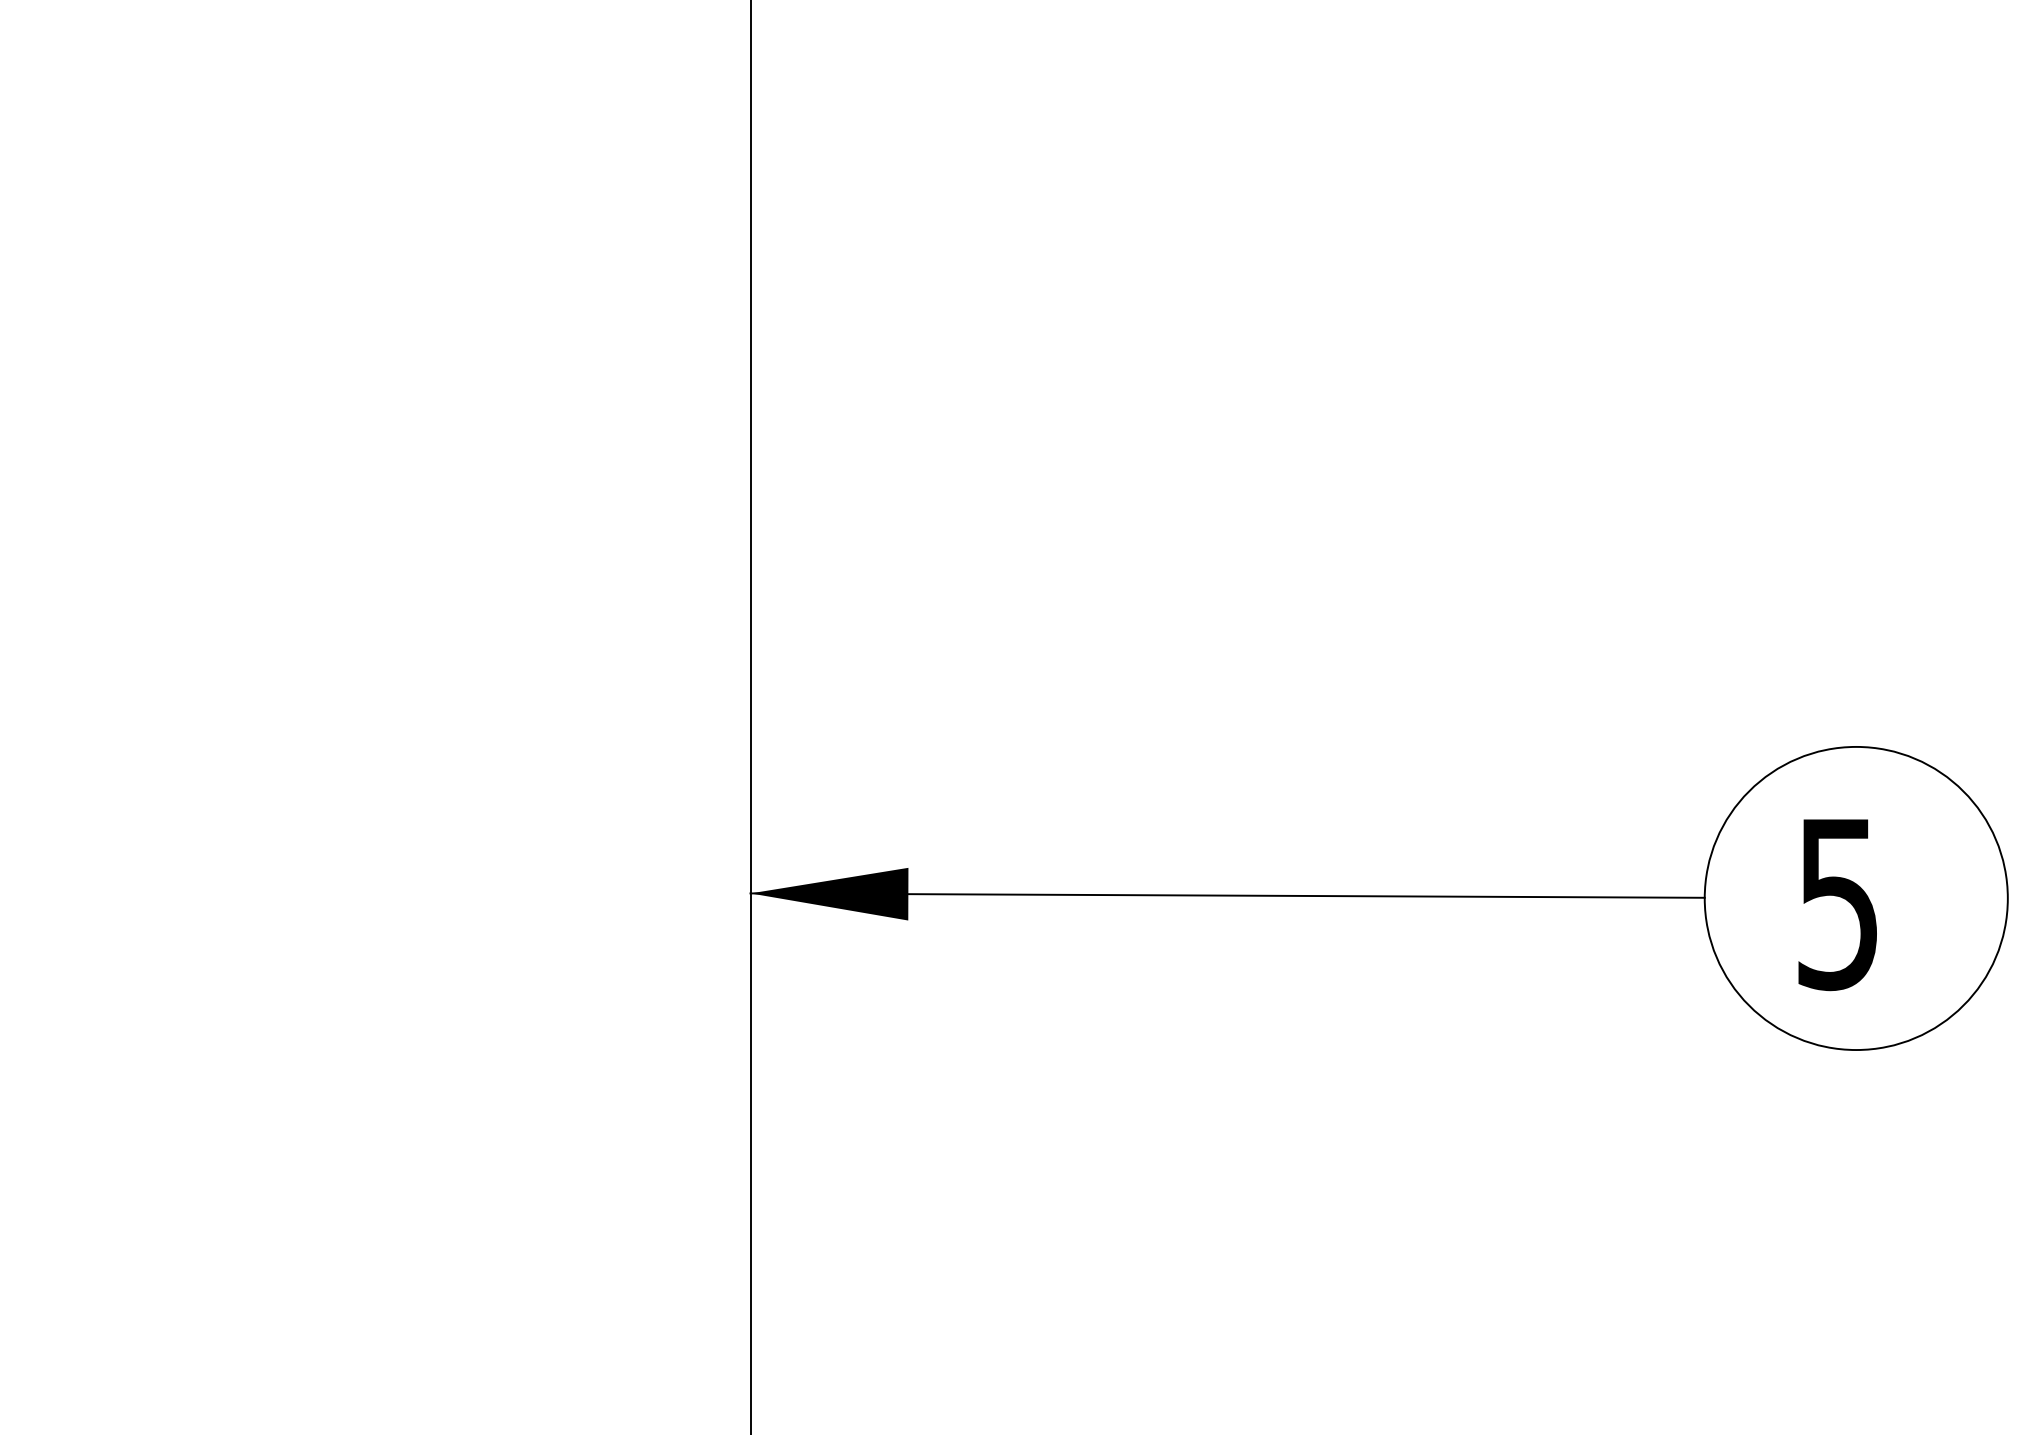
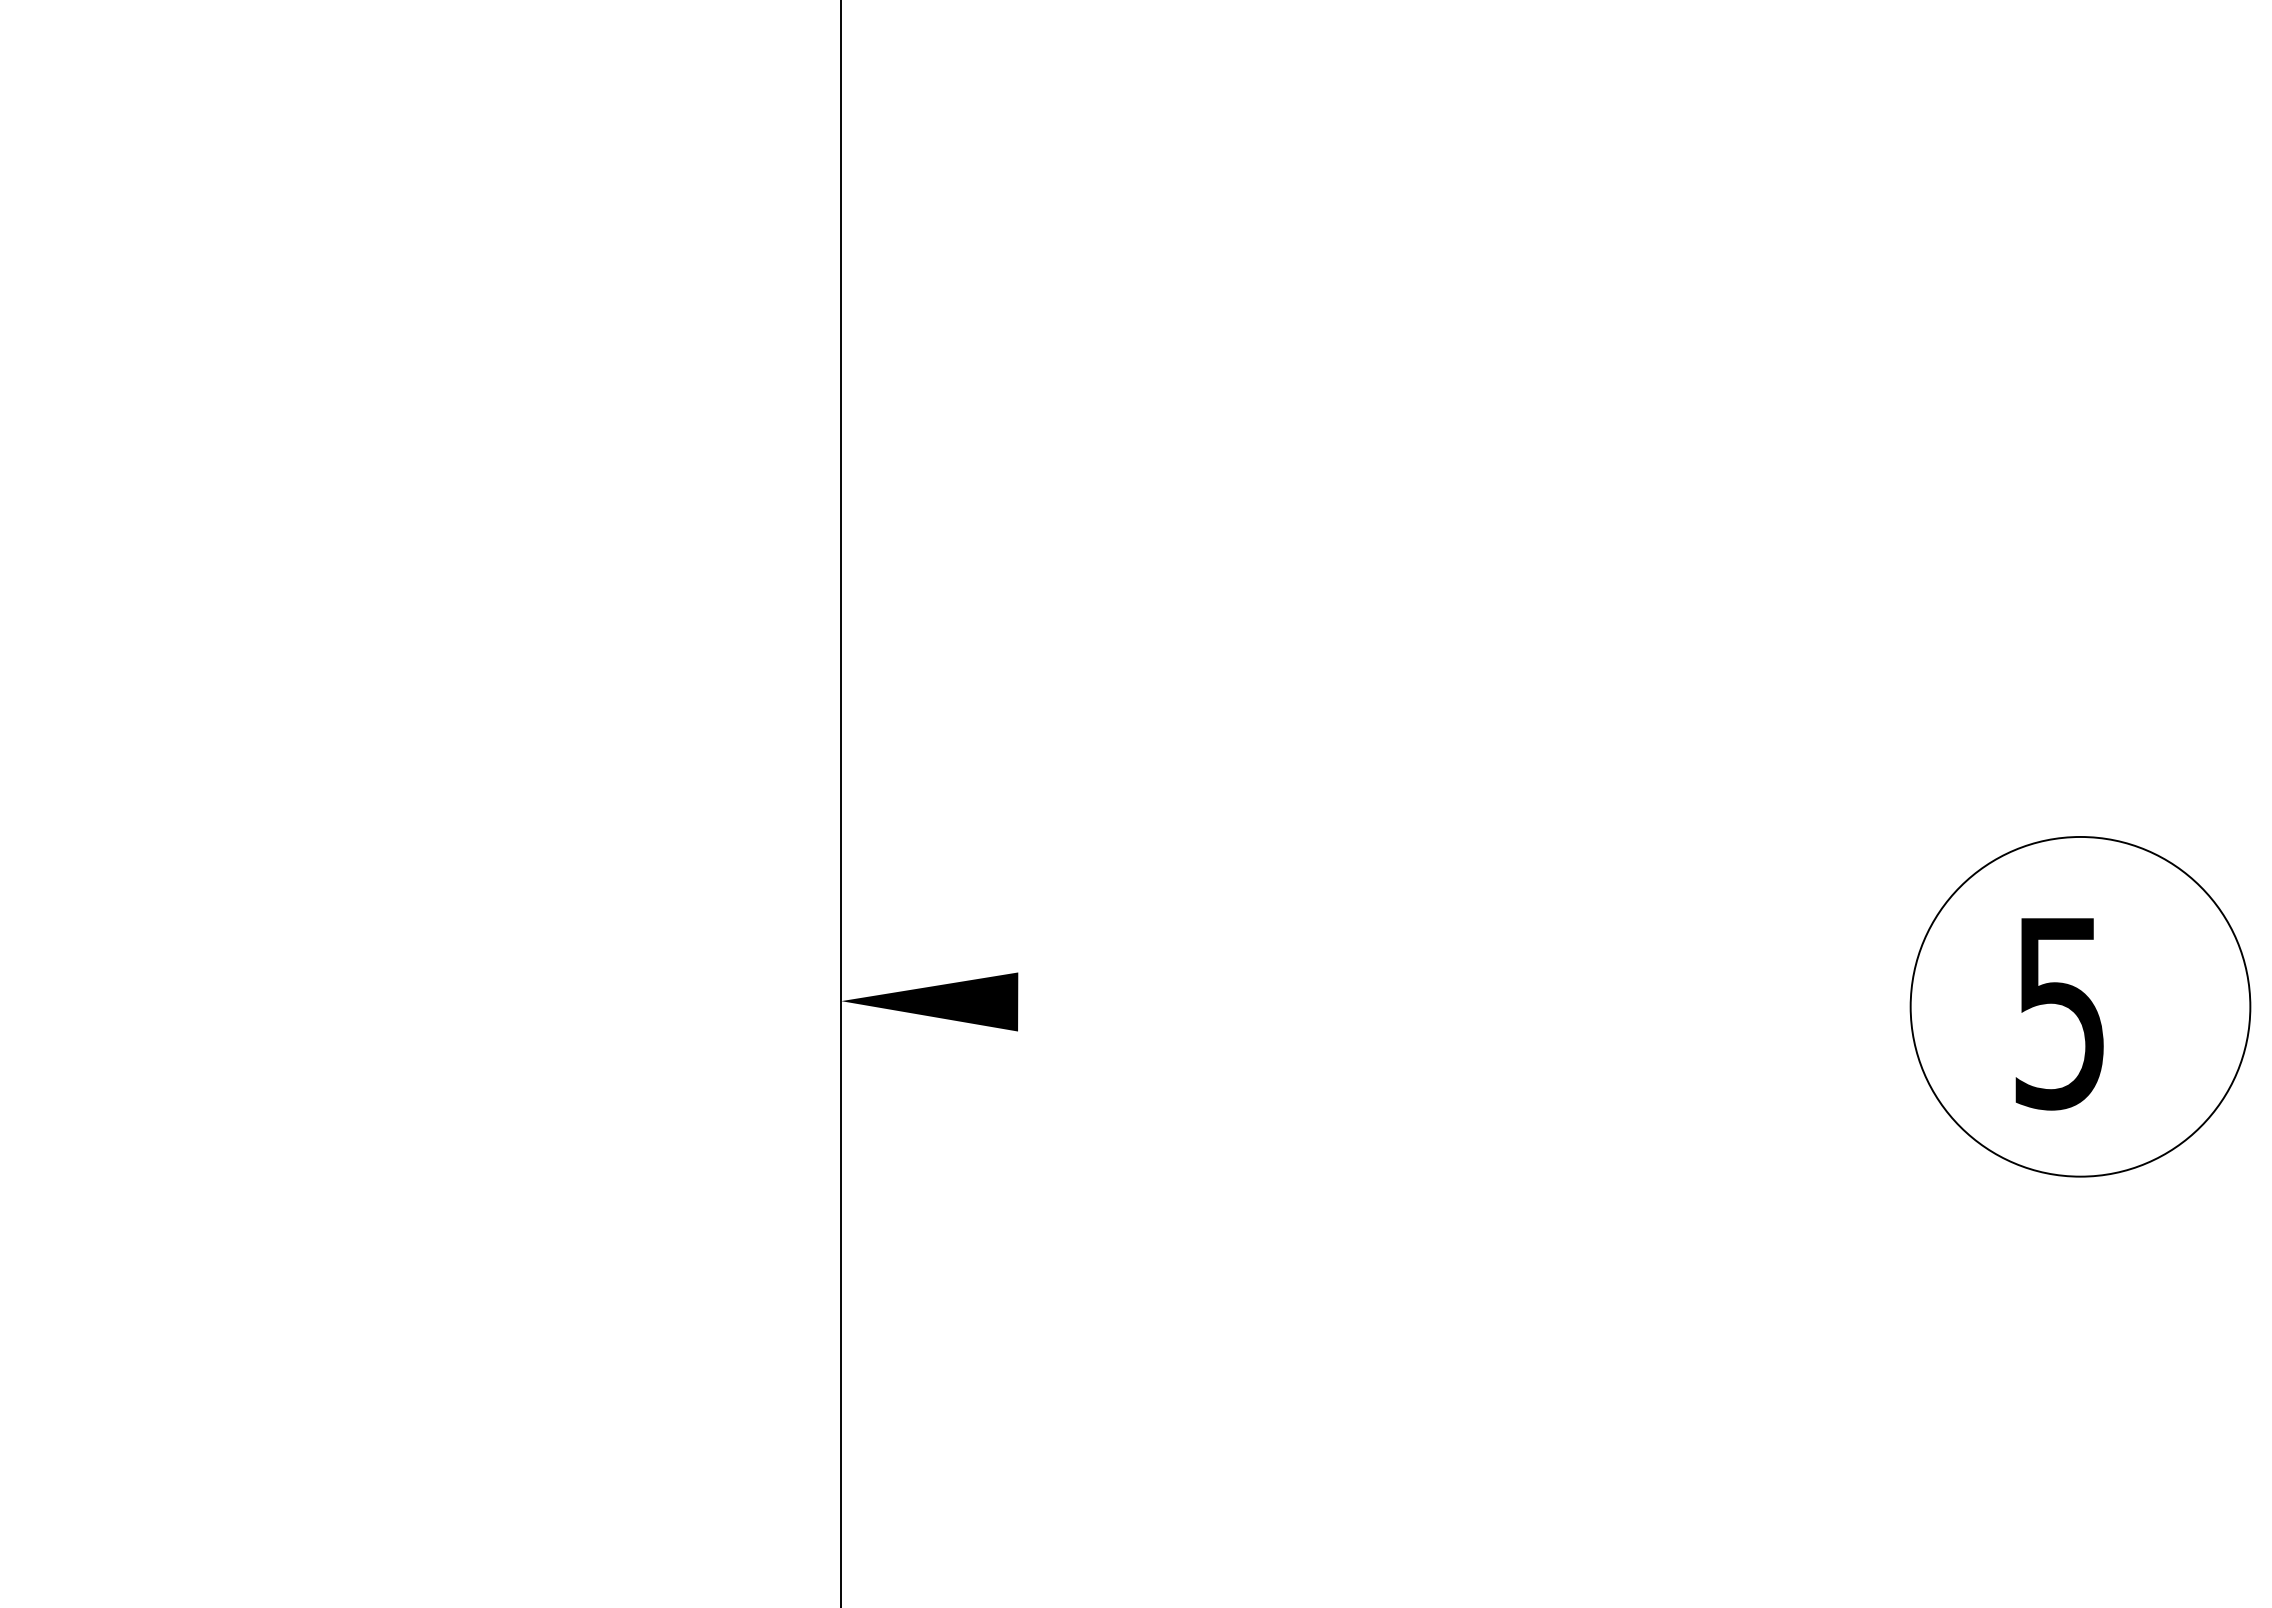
line: (1227, 895) -> (1375, 1003), removed

